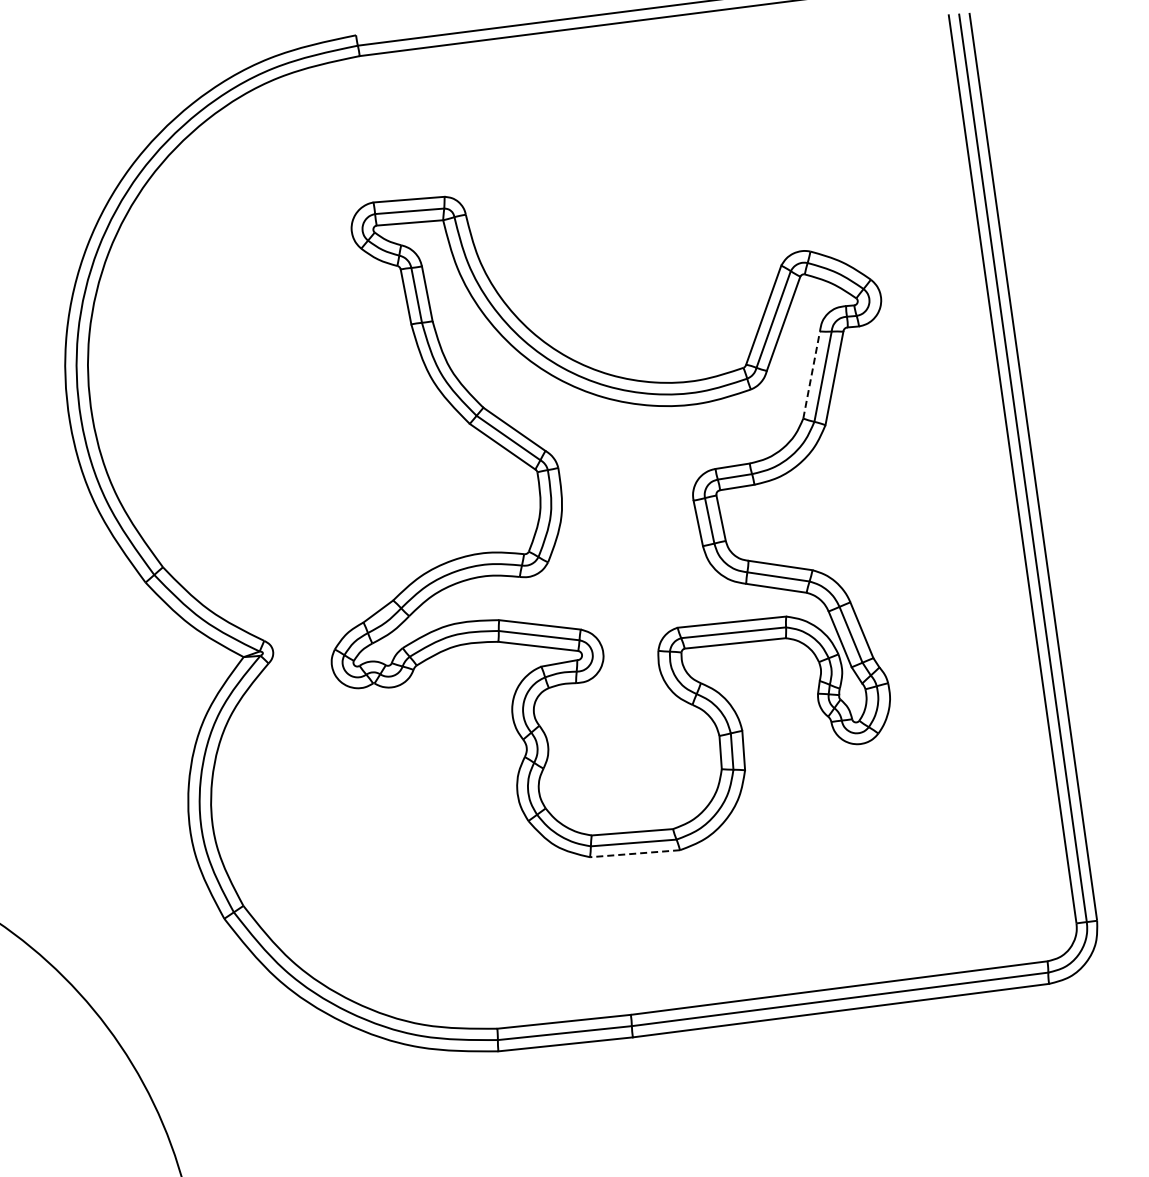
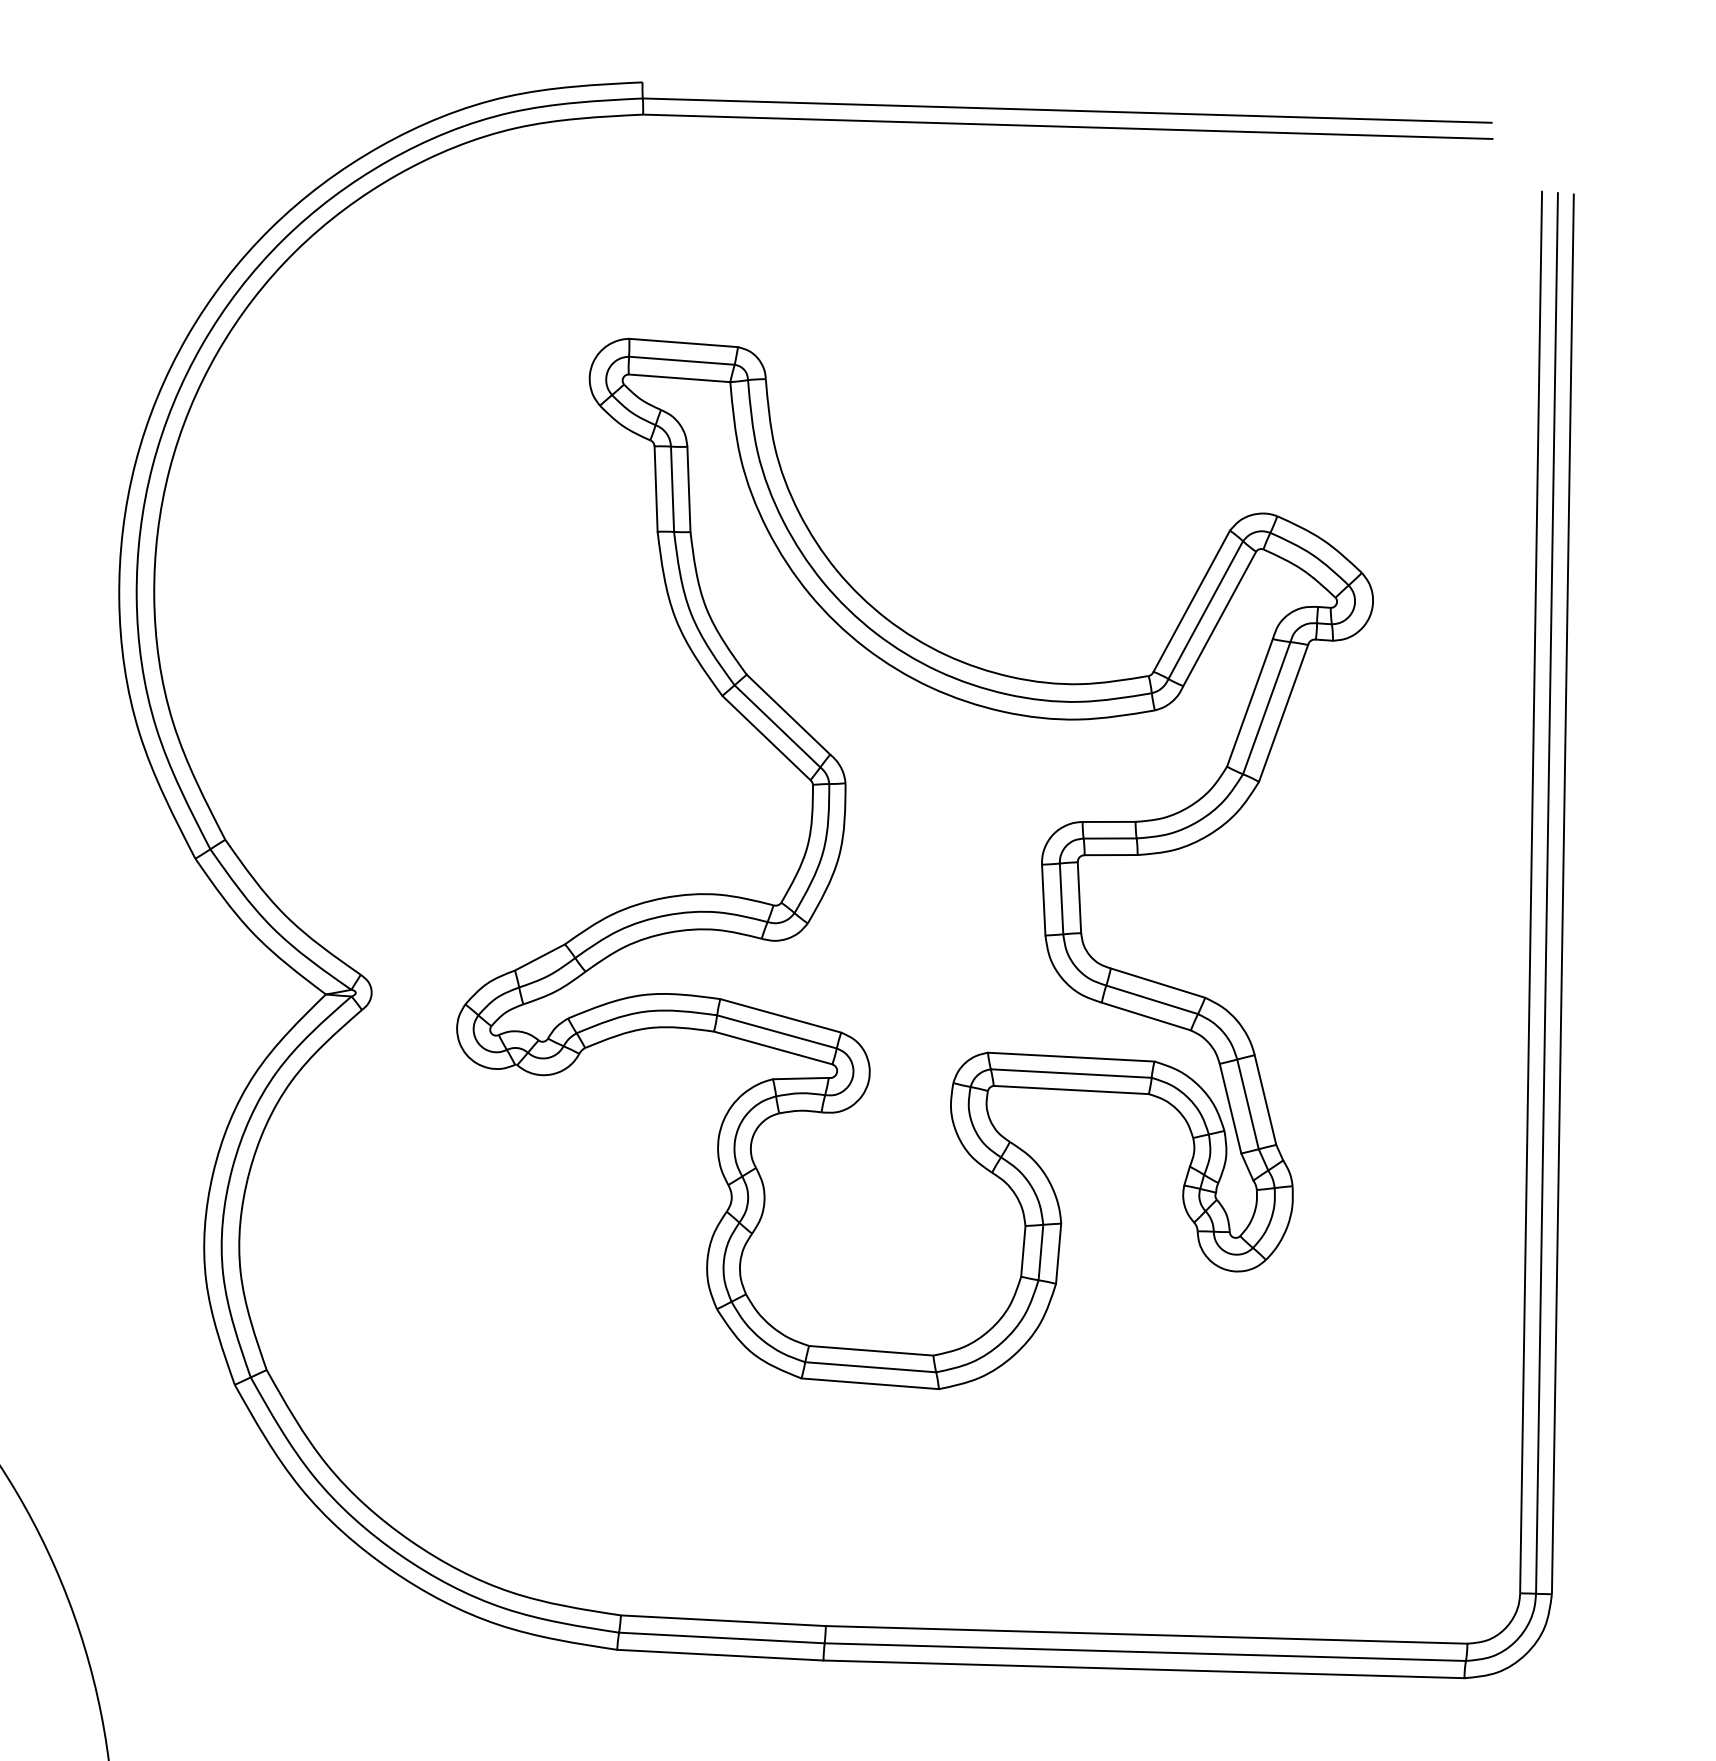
line: (811, 374) -> (1249, 702), dashed -> solid
line: (634, 853) -> (869, 1383), dashed -> solid

